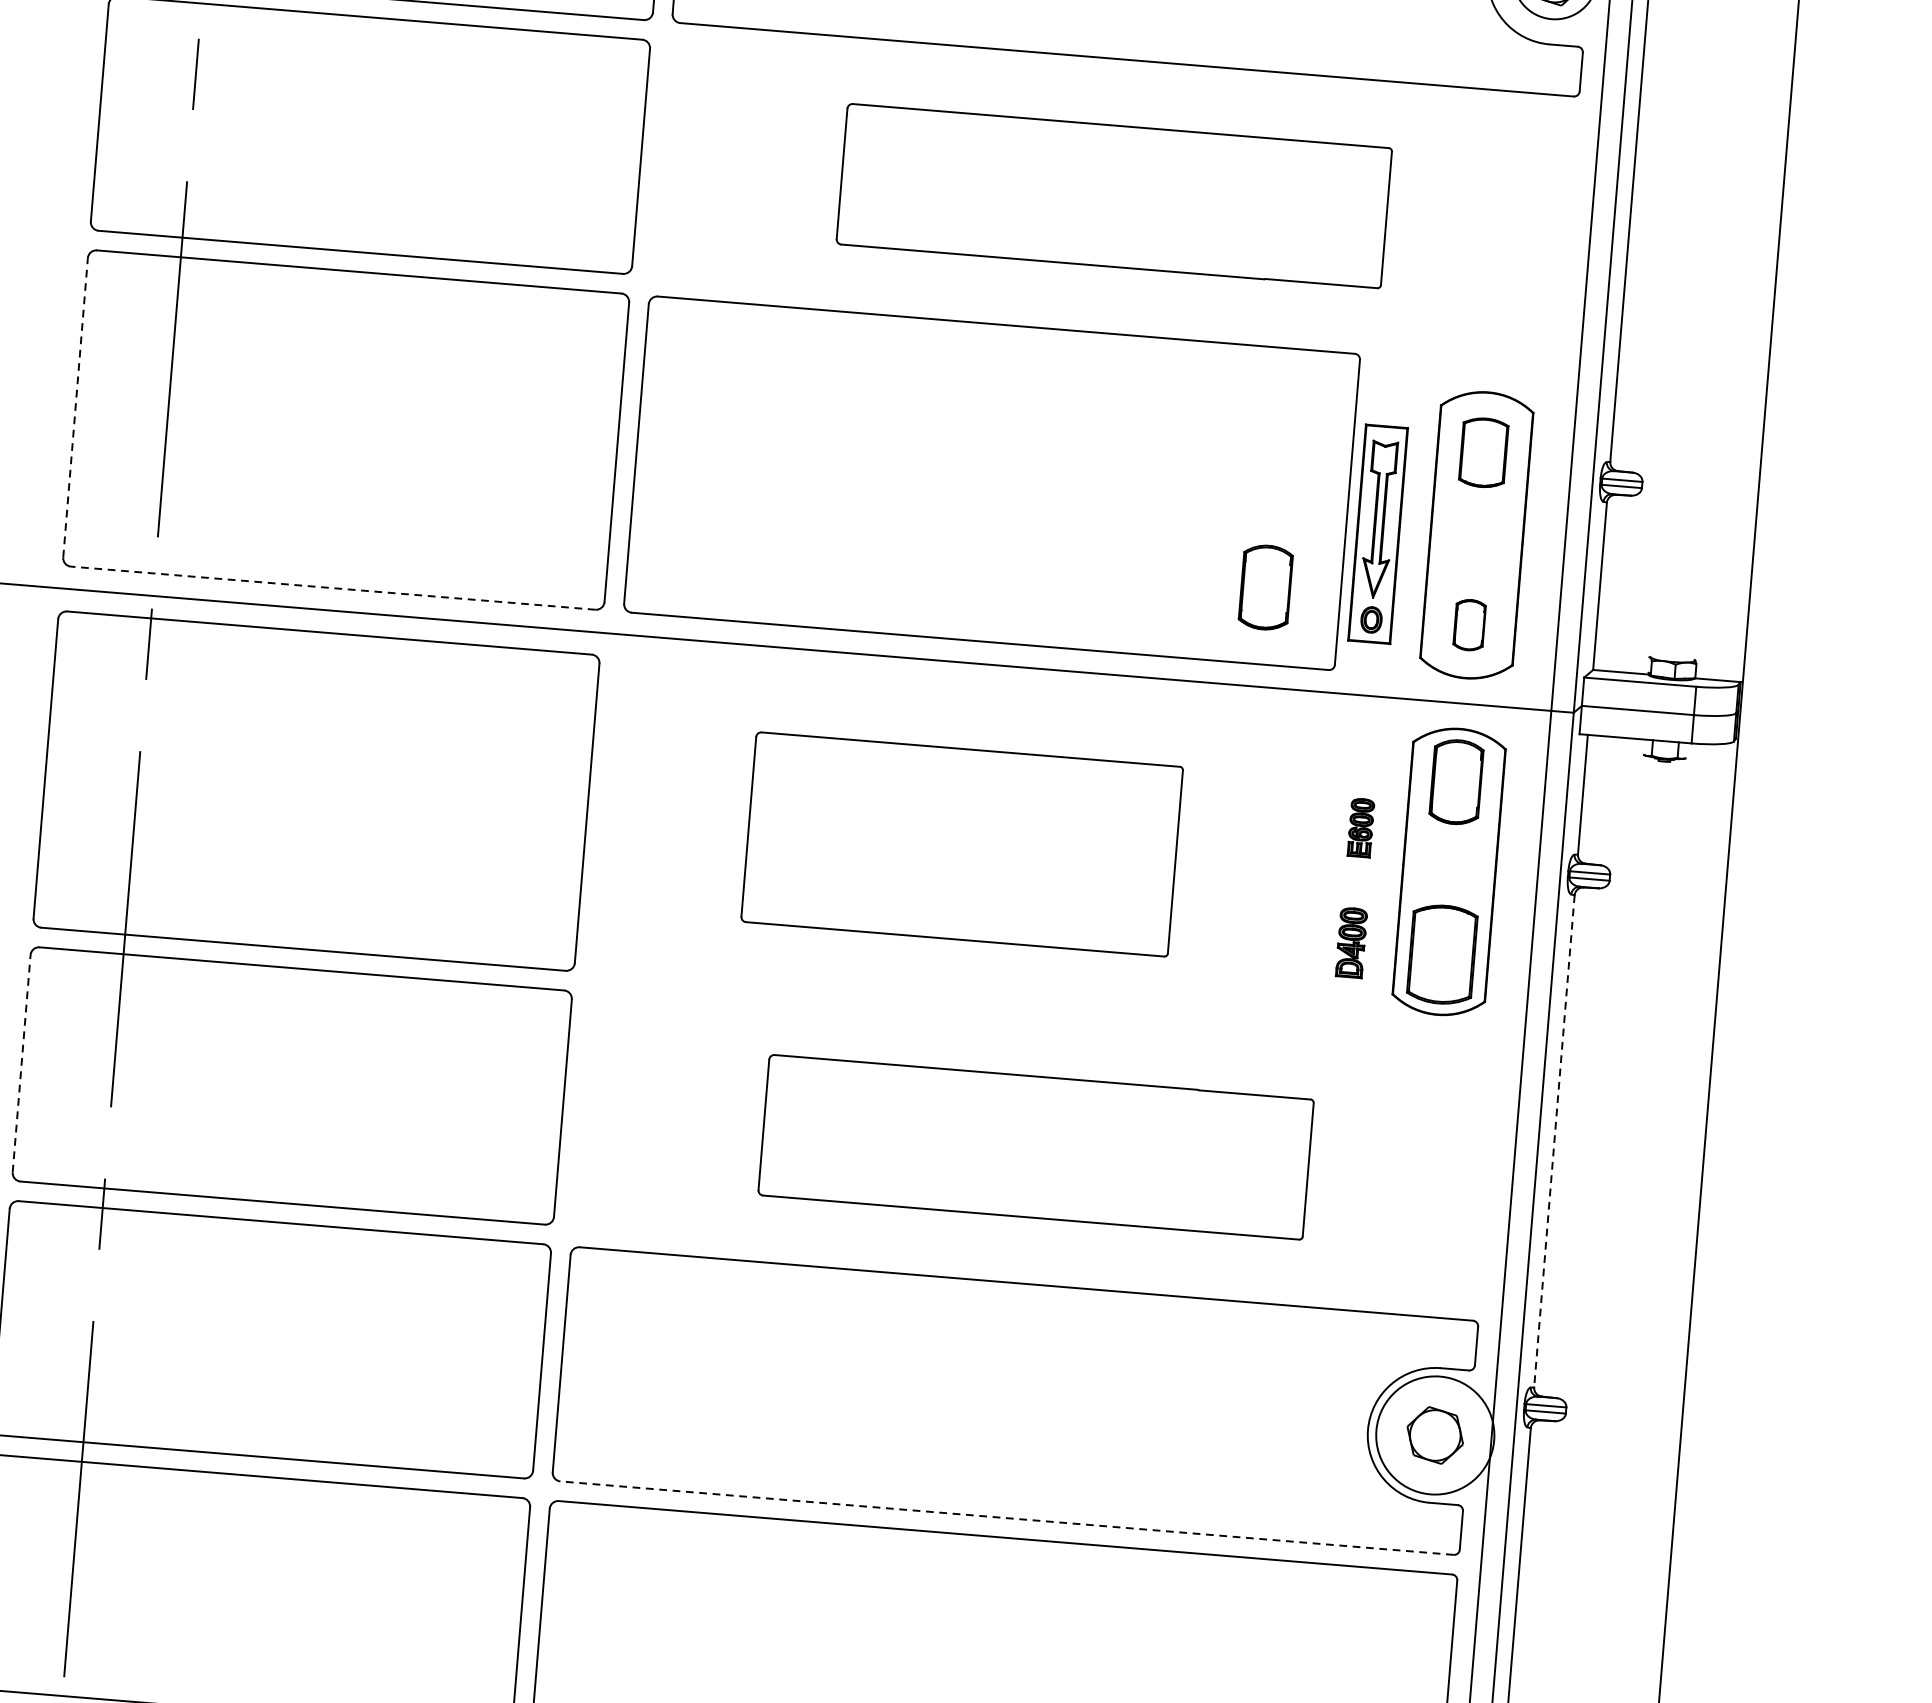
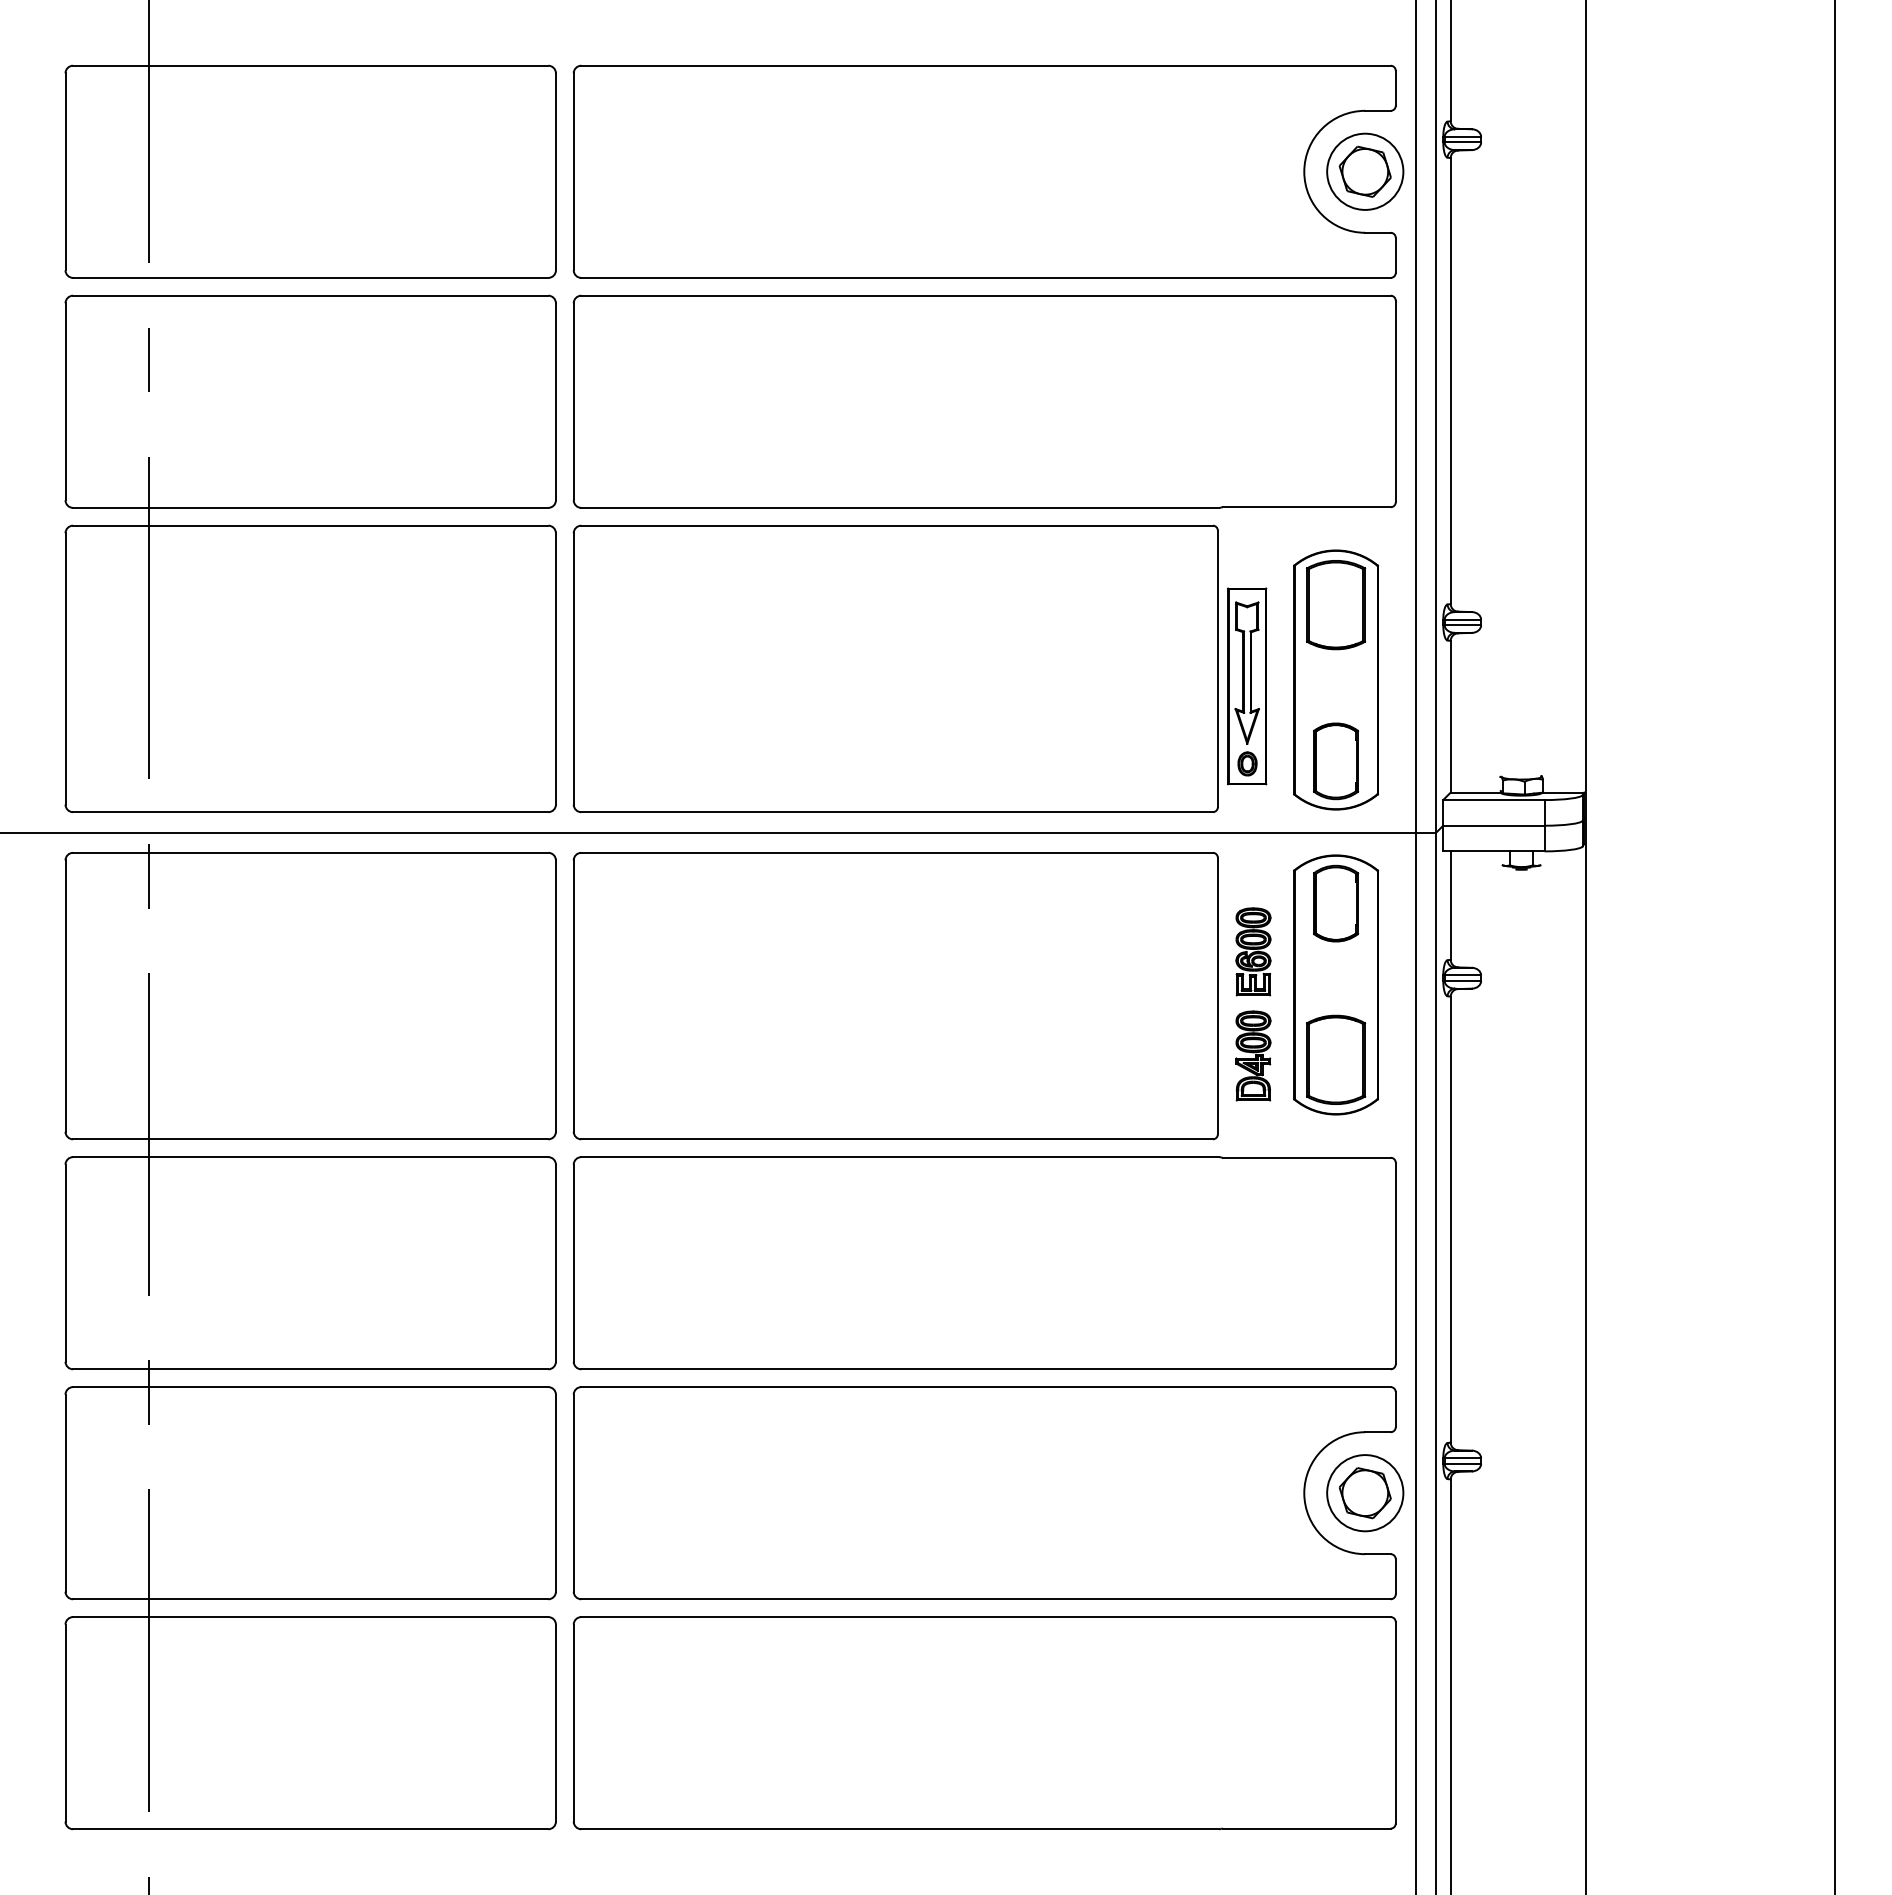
part: (1114, 196) -> (984, 401), size x1.67
line: (75, 407) -> (65, 668), dashed -> solid
part: (1484, 453) -> (1336, 605), size x1.43
part: (1266, 587) -> (1150, 742), removed
line: (332, 588) -> (310, 812), dashed -> solid
part: (1469, 625) -> (1336, 761), size x1.67
part: (1361, 827) -> (1253, 951), size x1.67
part: (961, 844) -> (895, 996), size x1.67
part: (1351, 942) -> (1253, 1055), size x1.43
line: (21, 1062) -> (65, 1262), dashed -> solid
line: (1554, 1141) -> (1450, 1219), dashed -> solid
part: (1035, 1147) -> (984, 1263), size x1.67
circle: (1435, 1435) -> (1365, 1493), size x0.71
line: (1007, 1518) -> (986, 1599), dashed -> solid

